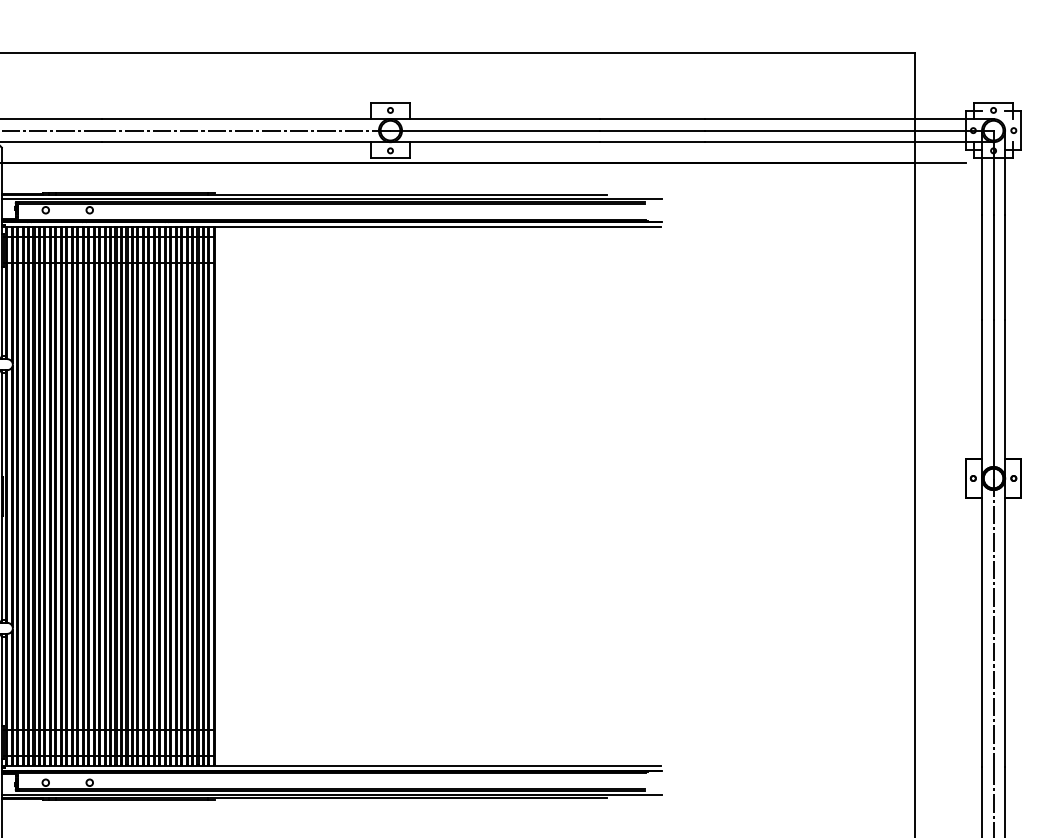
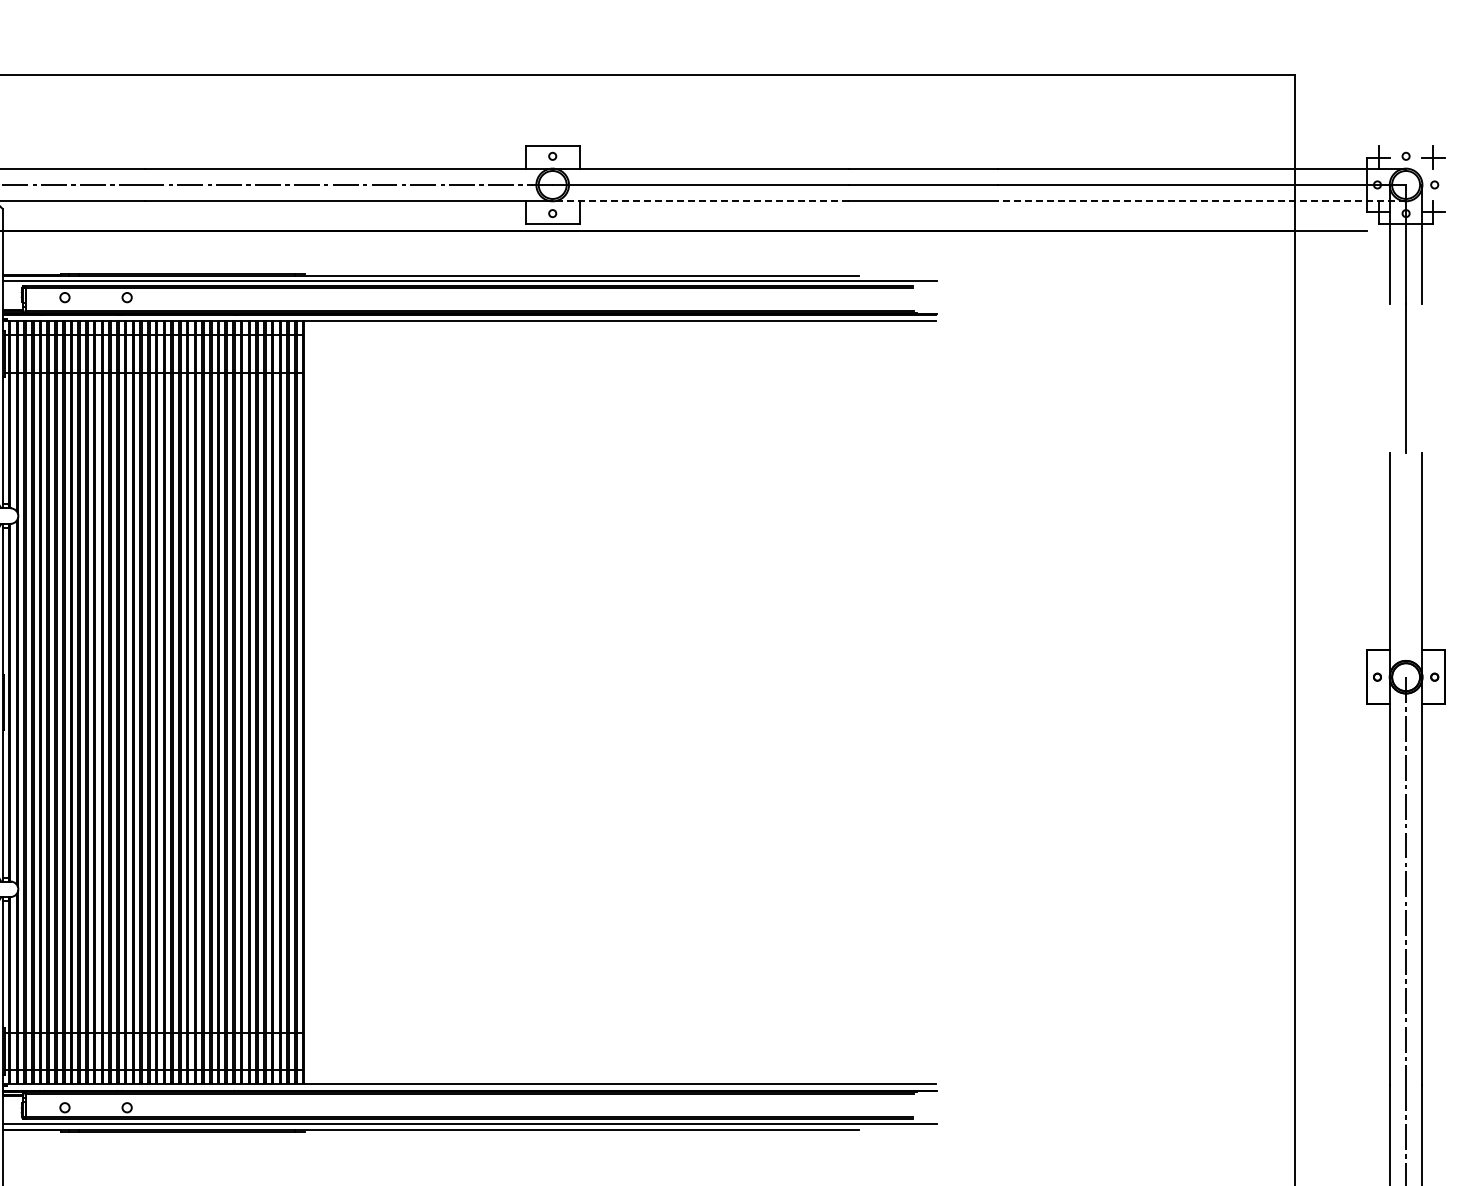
line: (993, 103) -> (1405, 146), removed
line: (1020, 130) -> (1444, 184), removed
line: (494, 142) -> (700, 201), solid -> dashed
line: (849, 142) -> (1202, 201), solid -> dashed
line: (981, 267) -> (1389, 378), removed
line: (1005, 267) -> (1422, 378), removed
line: (993, 399) -> (1406, 565), removed

